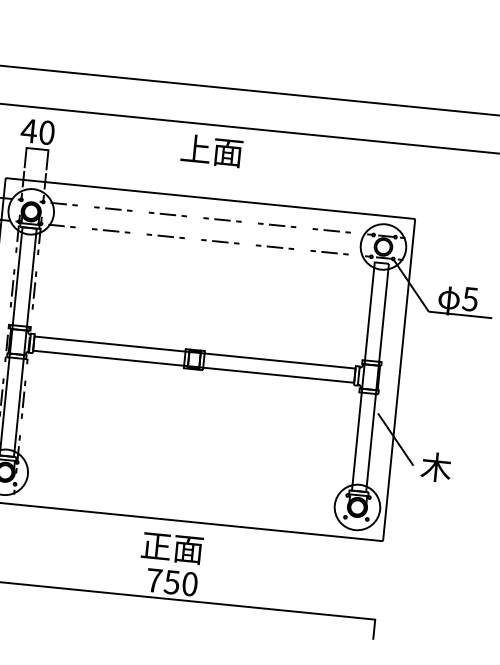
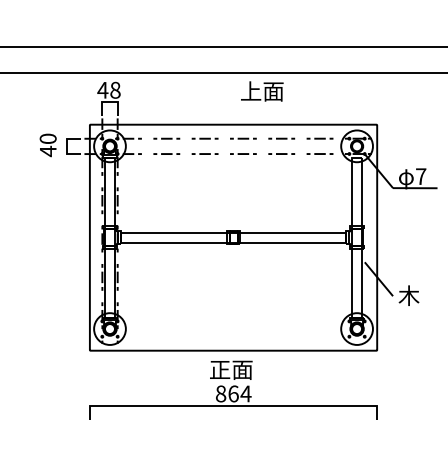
text: (47, 133) -> (115, 90), 40 -> 48
text: (212, 150) -> (262, 91), moved
text: (469, 299) -> (420, 176), 5 -> 7
text: (172, 581) -> (233, 393), 750 -> 864

